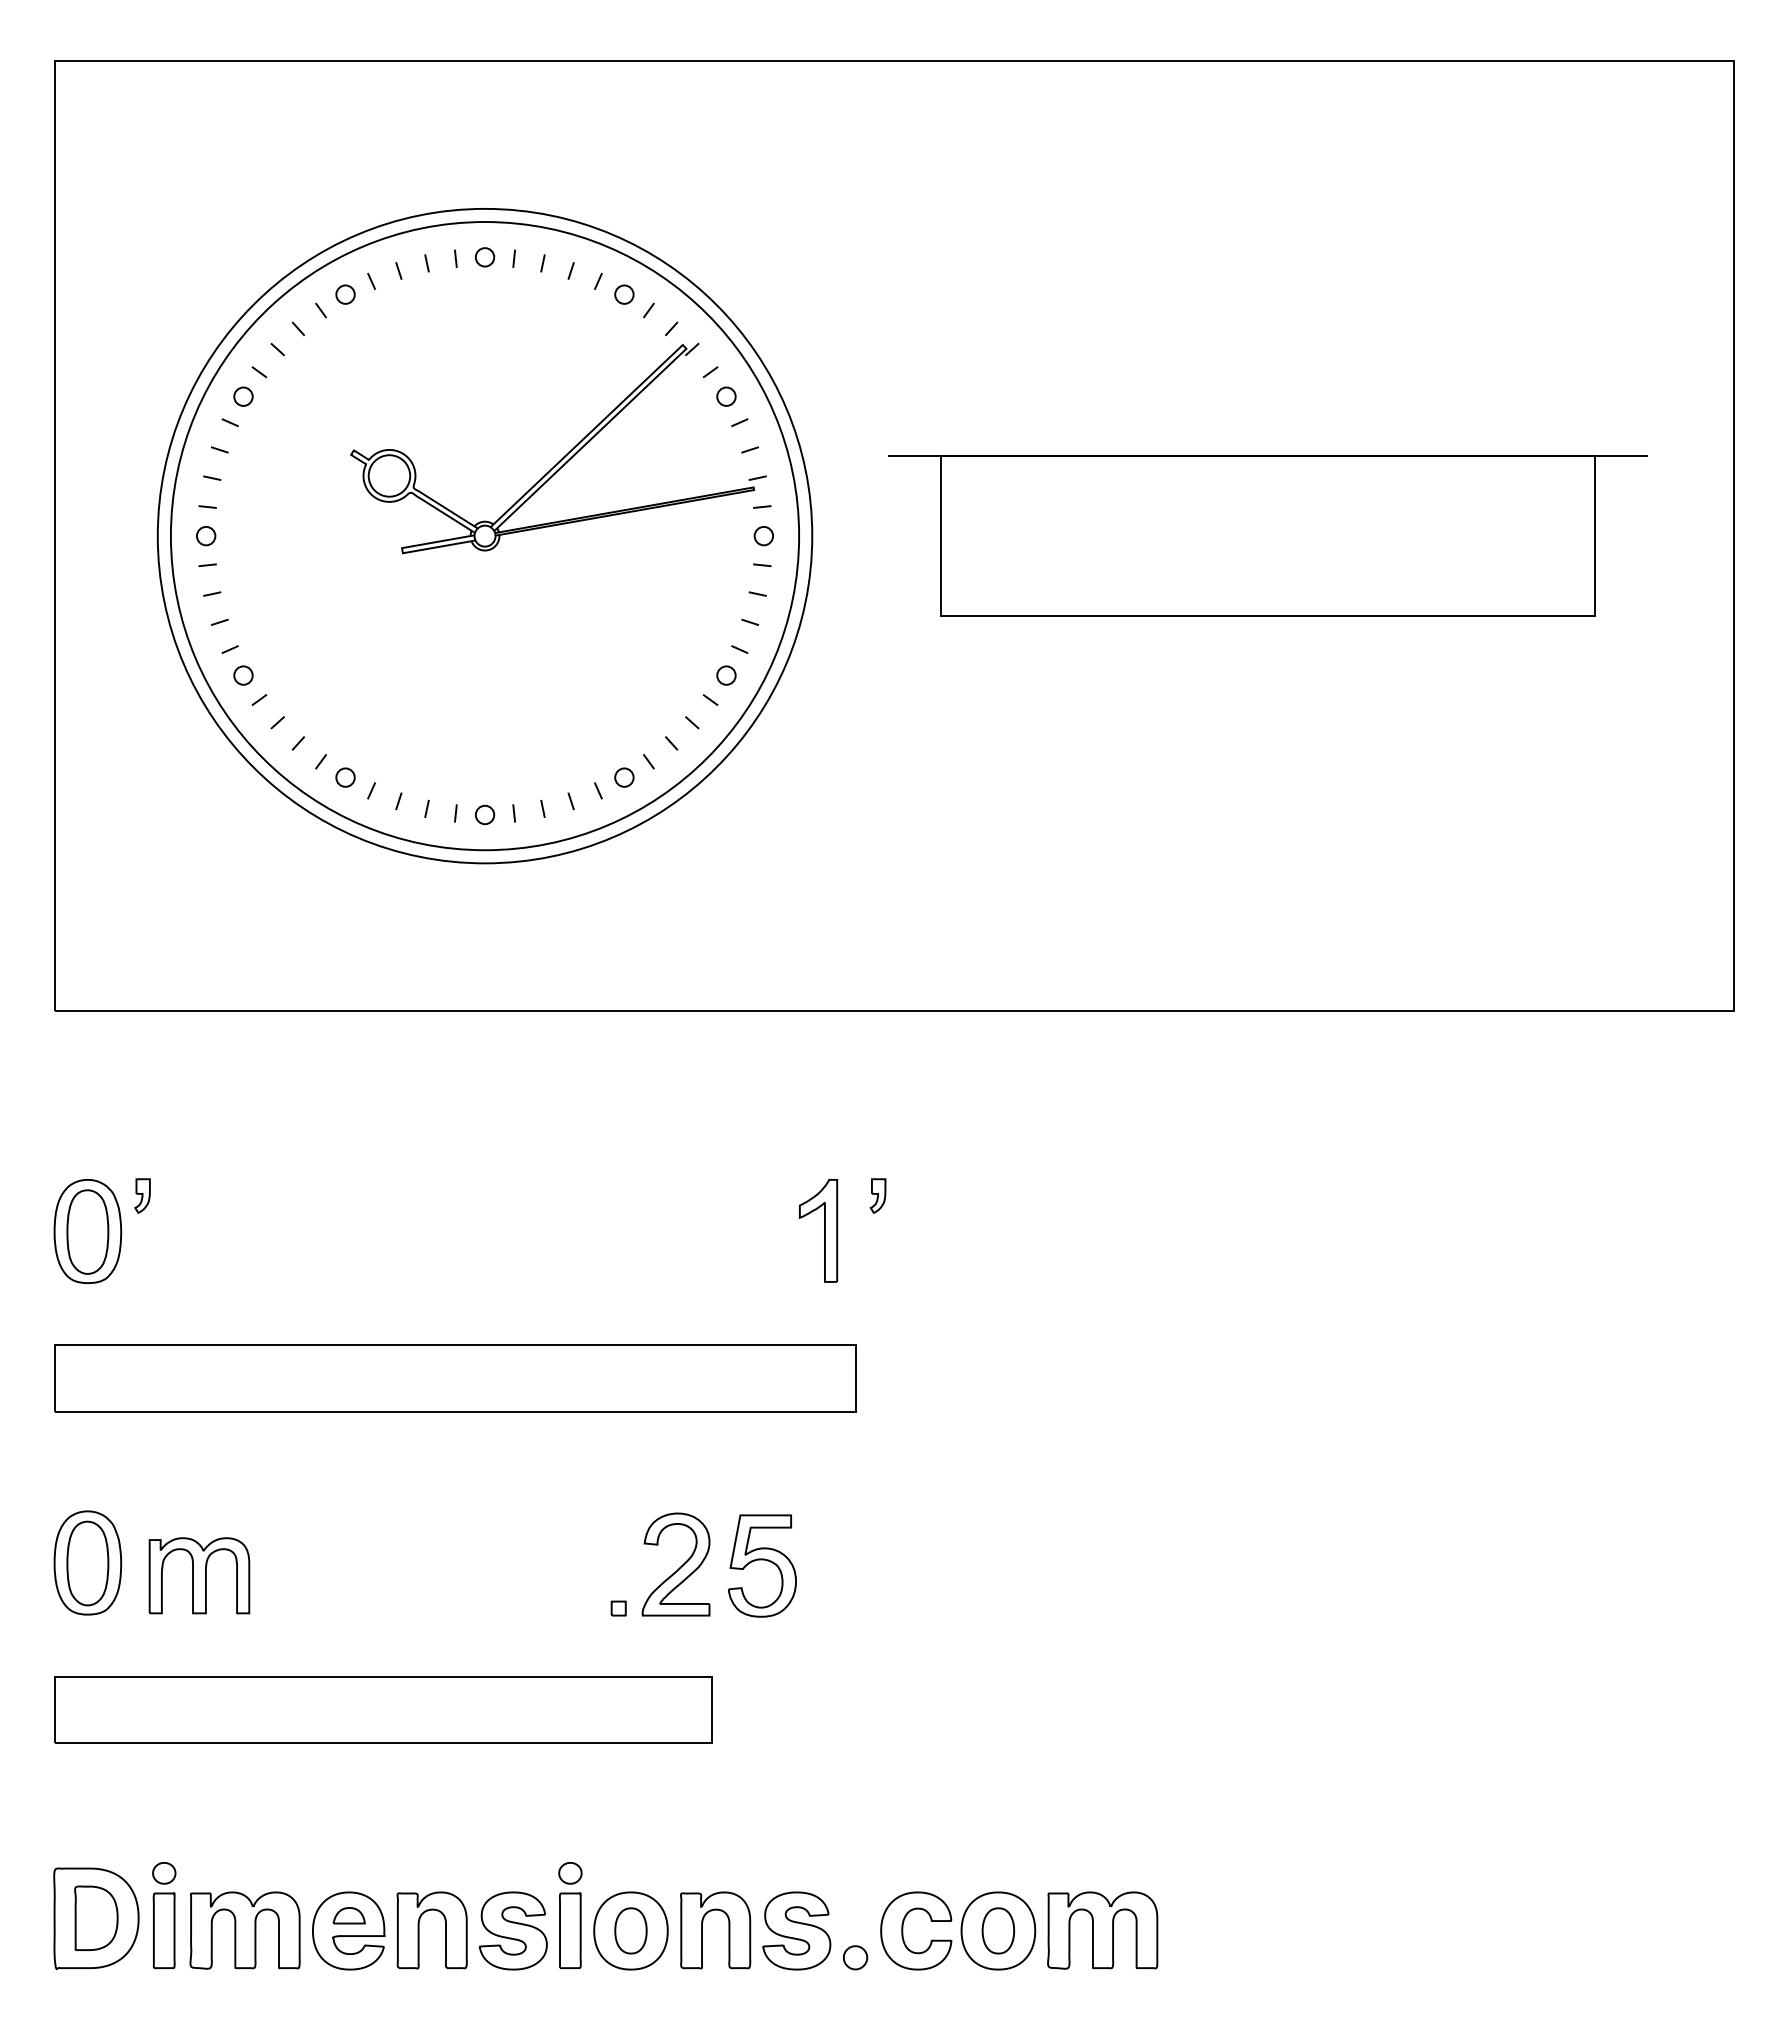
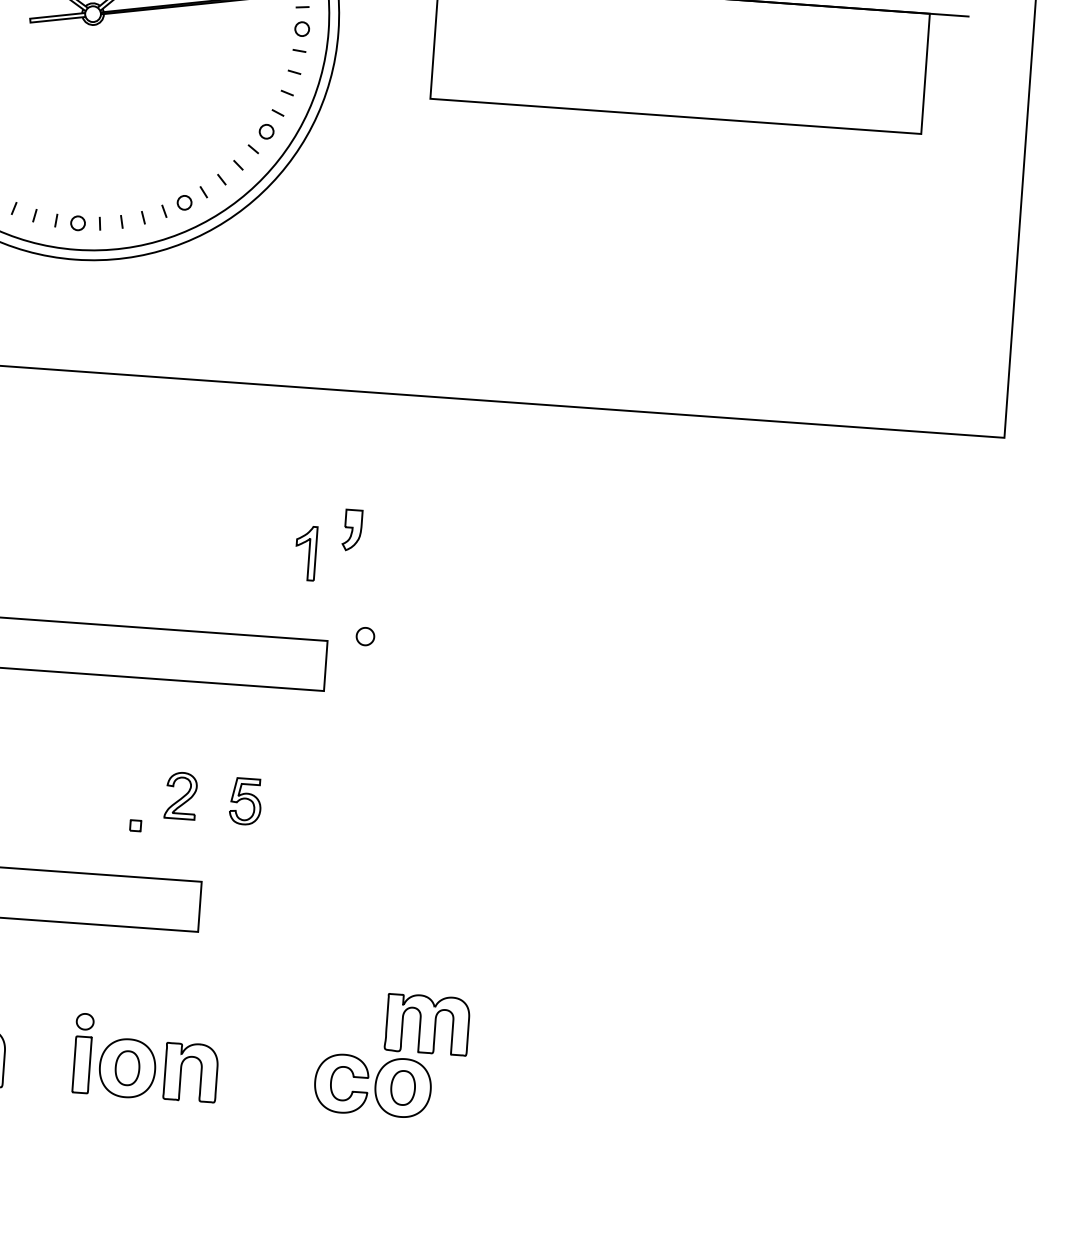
part: (877, 1195) -> (351, 529), size x1.6
part: (818, 1230) -> (305, 552), size x0.7
part: (675, 1564) -> (180, 795), size x0.6
part: (762, 1565) -> (245, 801), size x0.6
part: (512, 1930) -> (38, 1061), removed
part: (796, 1930) -> (251, 1076), removed
part: (1102, 1930) -> (427, 1024), moved
part: (855, 1957) -> (365, 636), moved

